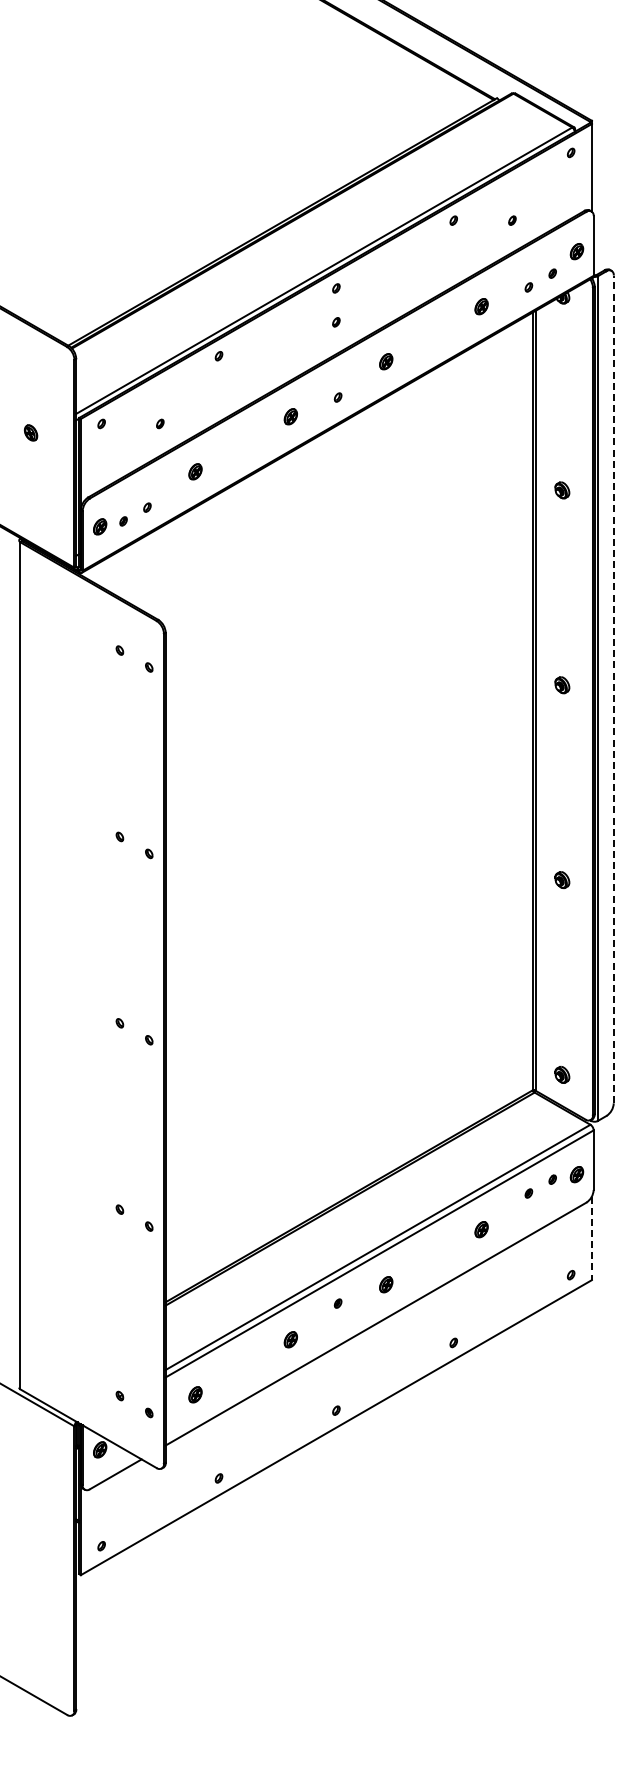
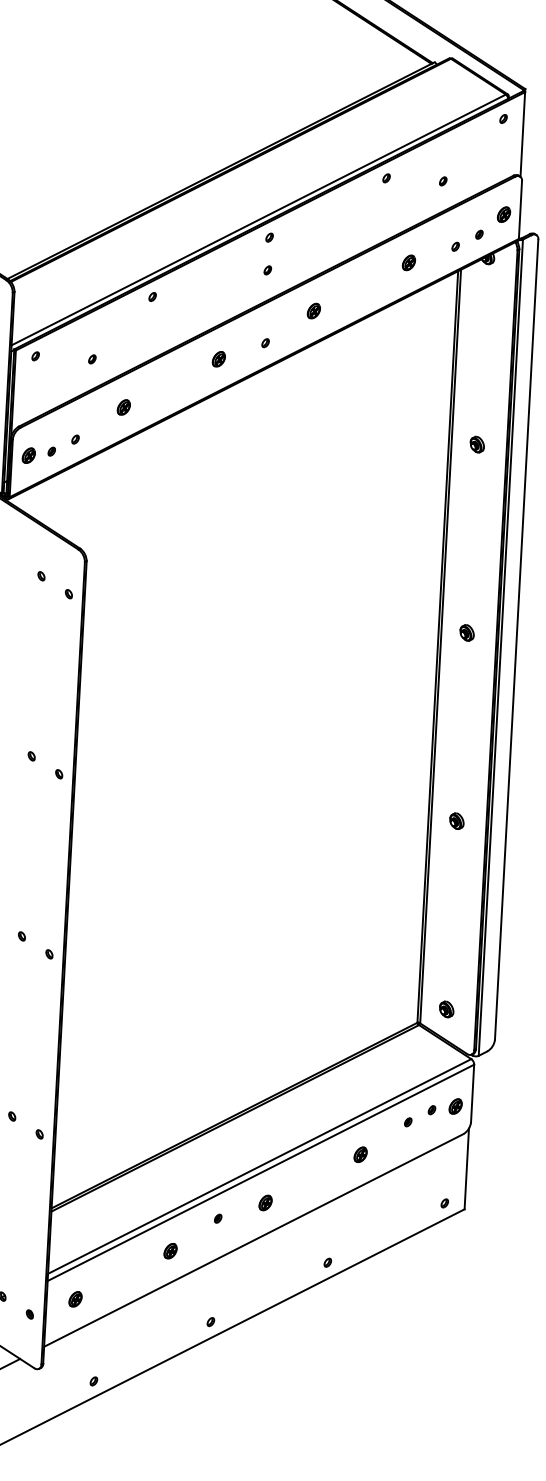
line: (613, 689) -> (516, 639), dashed -> solid
line: (591, 1238) -> (466, 1169), dashed -> solid

